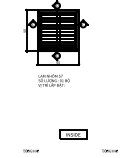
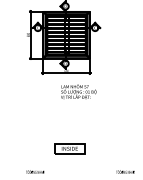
text: (53, 80) -> (78, 91), moved
part: (73, 134) -> (69, 148), moved

